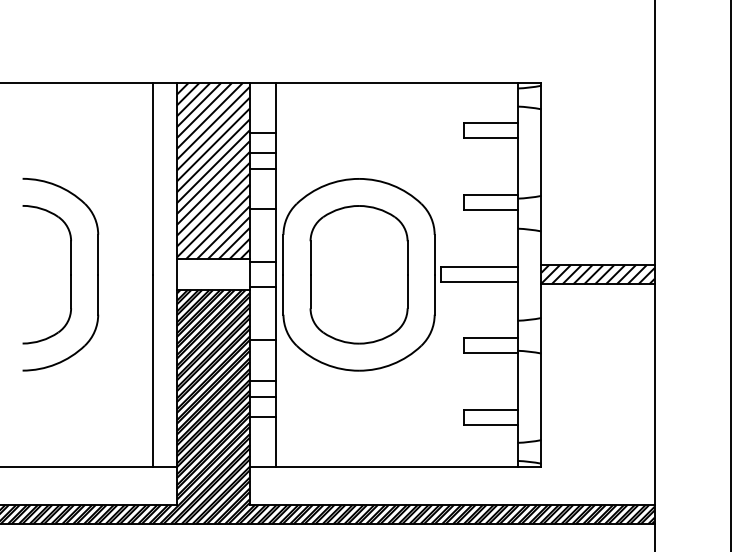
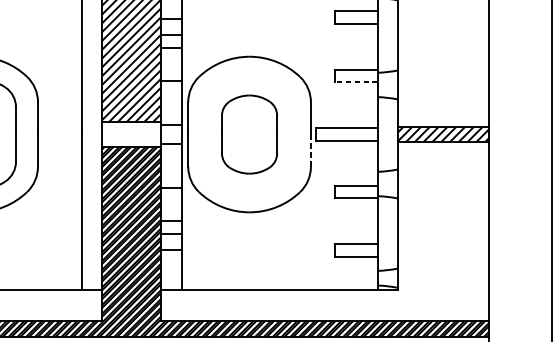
line: (490, 210) -> (356, 82), solid -> dashed
part: (358, 274) -> (249, 134), size x0.7
line: (434, 294) -> (310, 150), solid -> dashed

